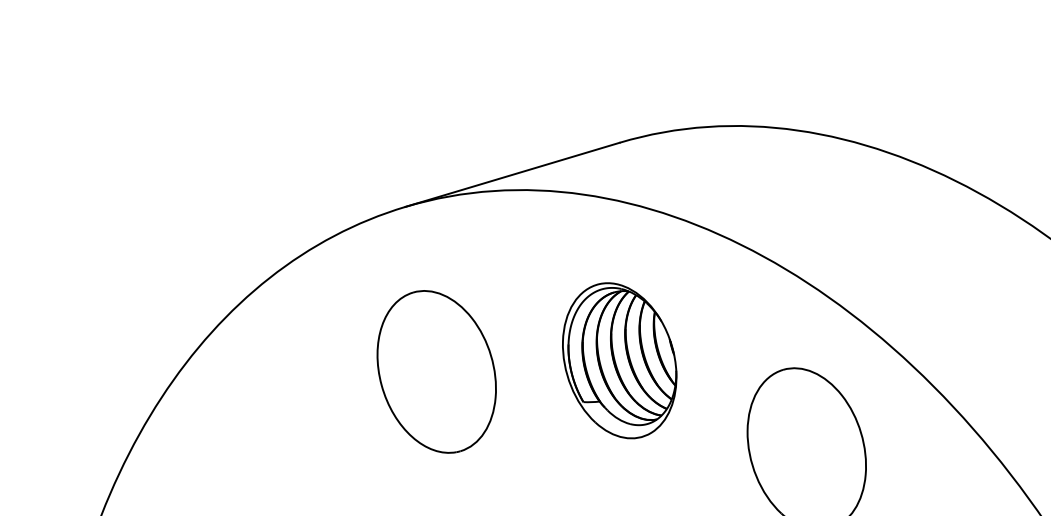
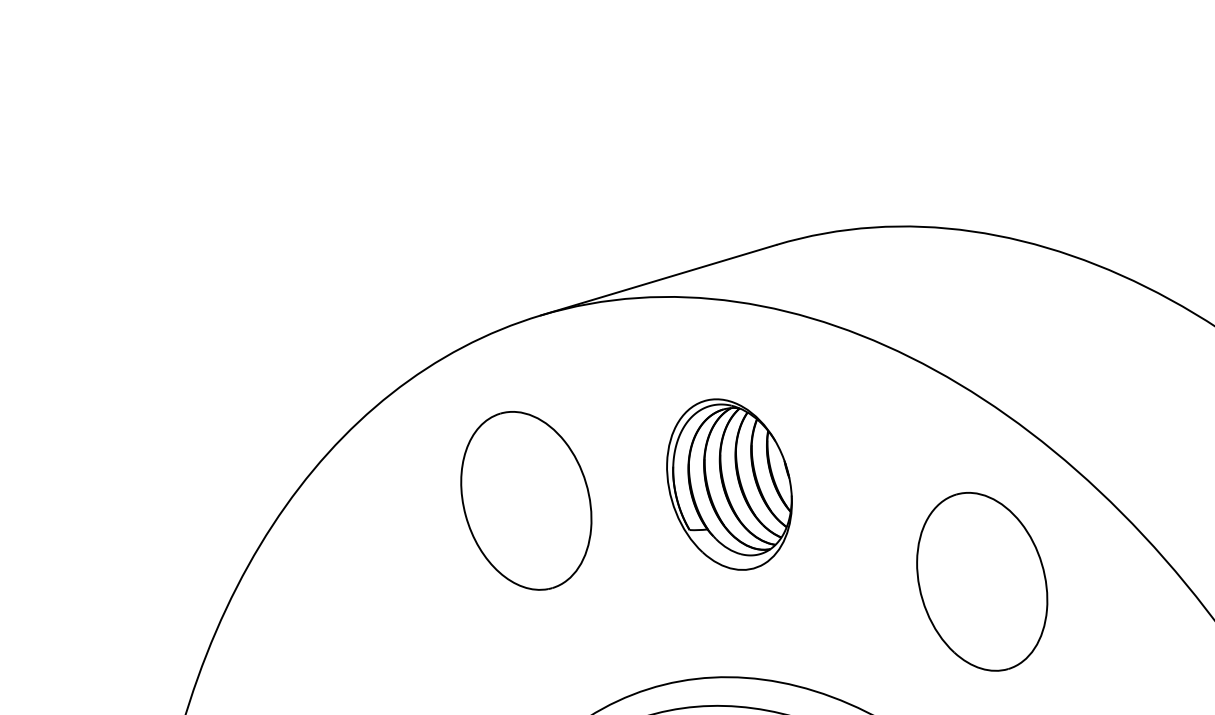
part: (619, 360) -> (729, 484), moved
part: (436, 371) -> (526, 500), moved

